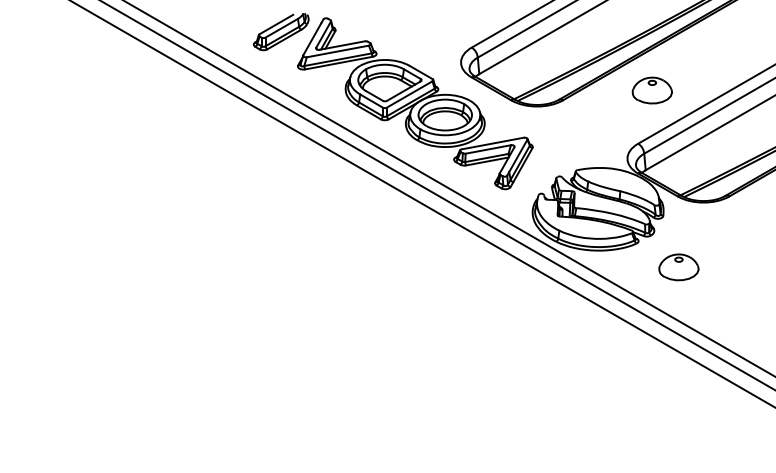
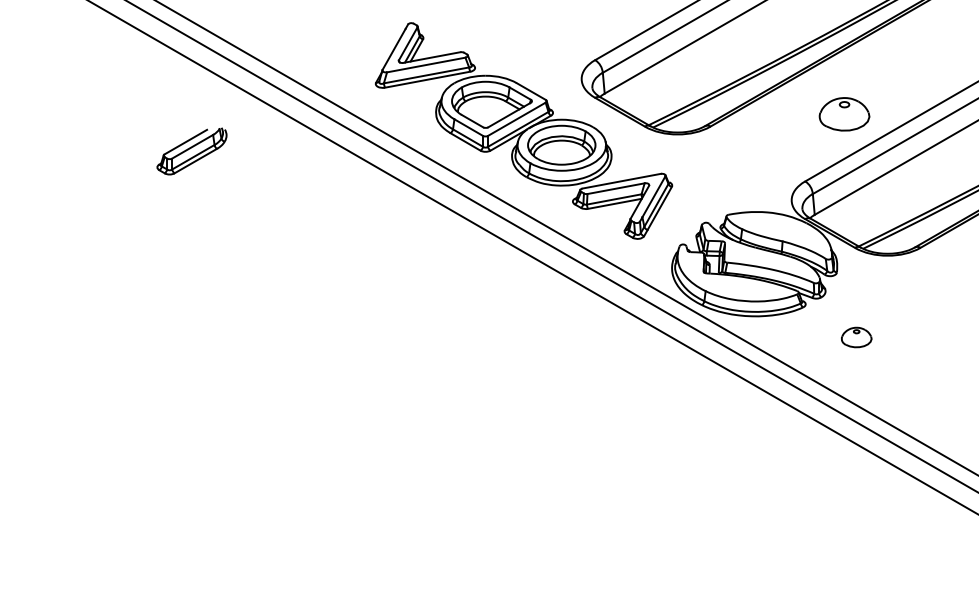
part: (281, 32) -> (192, 152), moved
part: (651, 90) -> (843, 114), moved
part: (678, 267) -> (856, 337), size x0.6

